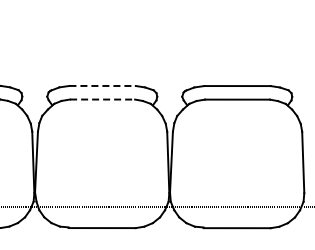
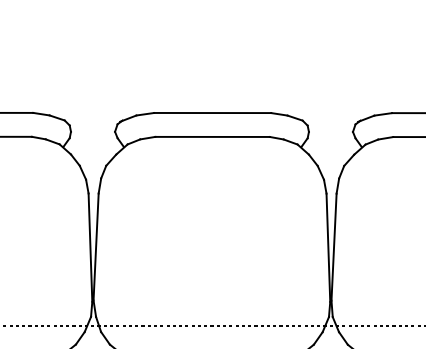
line: (103, 85) -> (214, 112), dashed -> solid
line: (103, 99) -> (214, 136), dashed -> solid

